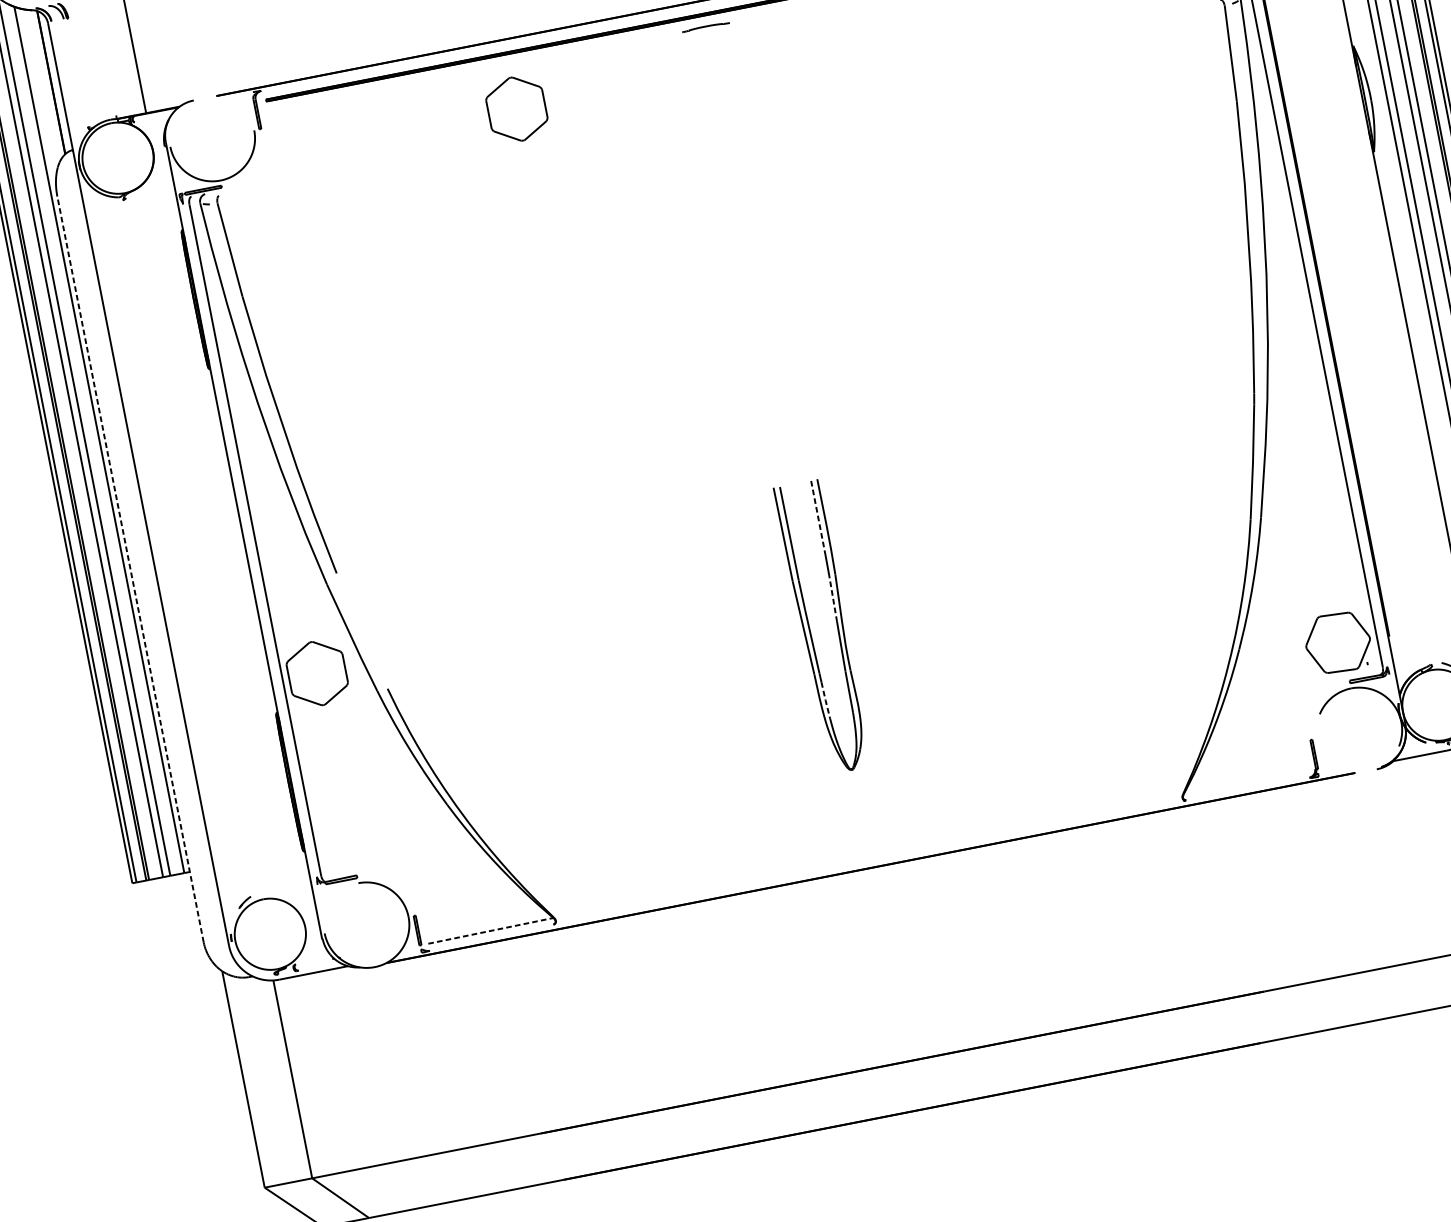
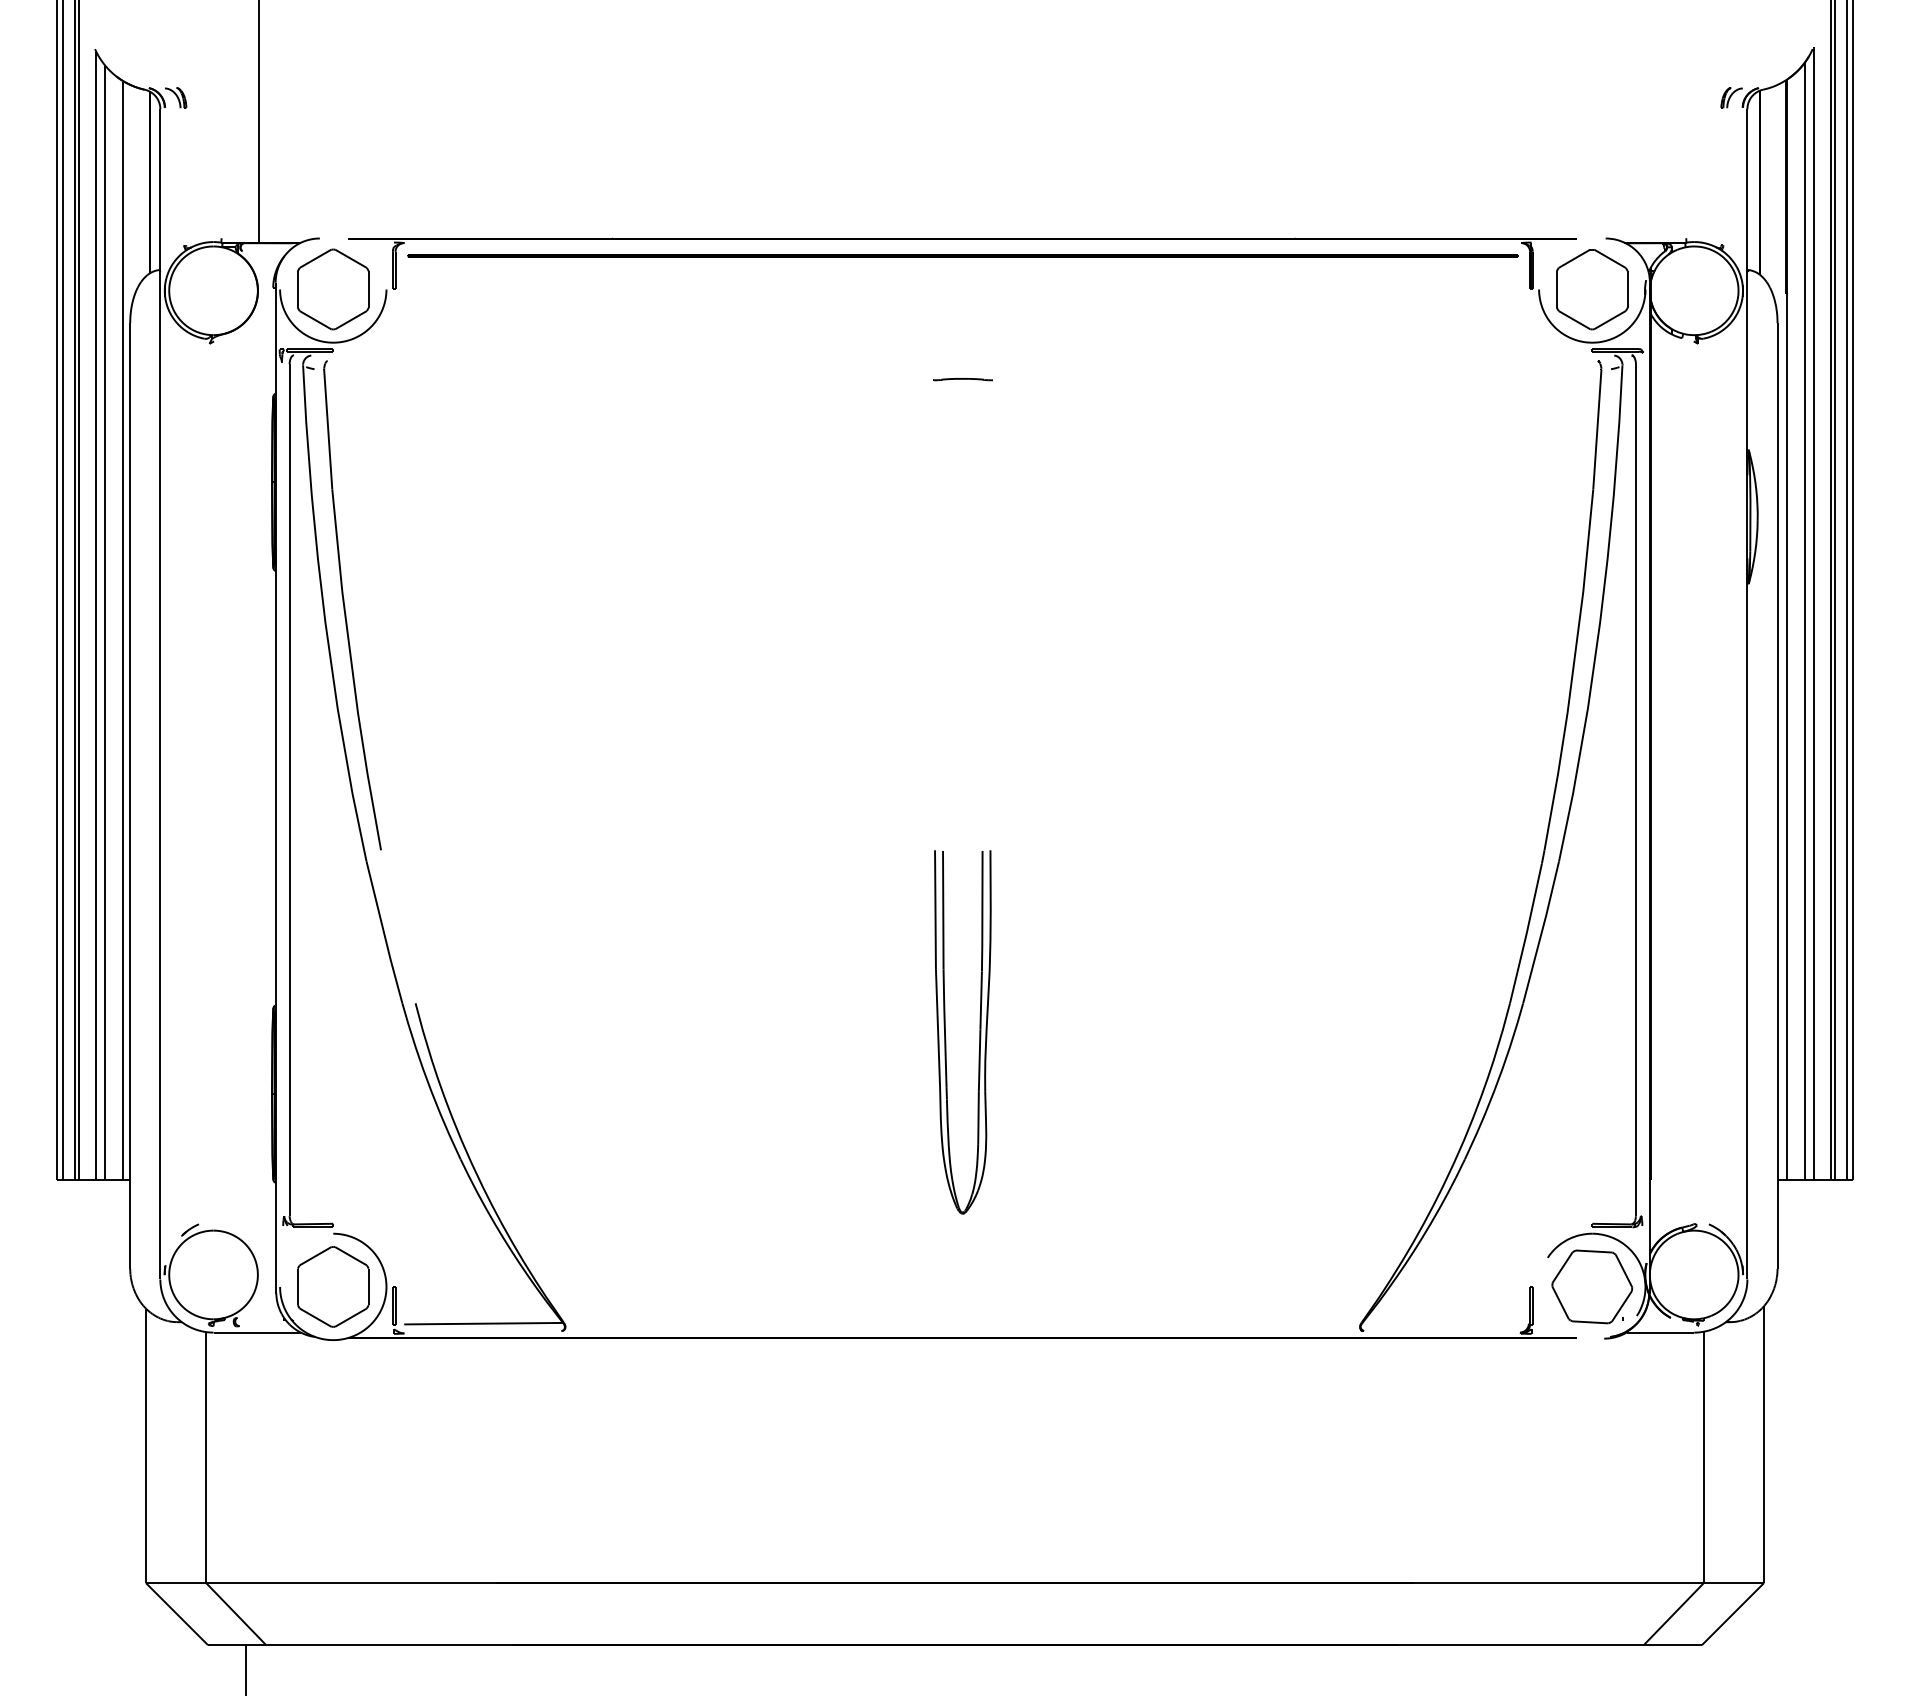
part: (705, 27) -> (962, 379), moved
part: (517, 109) -> (333, 289), moved
line: (818, 518) -> (982, 898), dashed -> solid
line: (130, 569) -> (130, 796), dashed -> solid
line: (833, 599) -> (981, 1000), dashed -> solid
part: (1338, 642) -> (1592, 1286), moved
part: (317, 673) -> (333, 1286), moved
line: (825, 700) -> (947, 1122), dashed -> solid
line: (491, 930) -> (484, 1323), dashed -> solid

